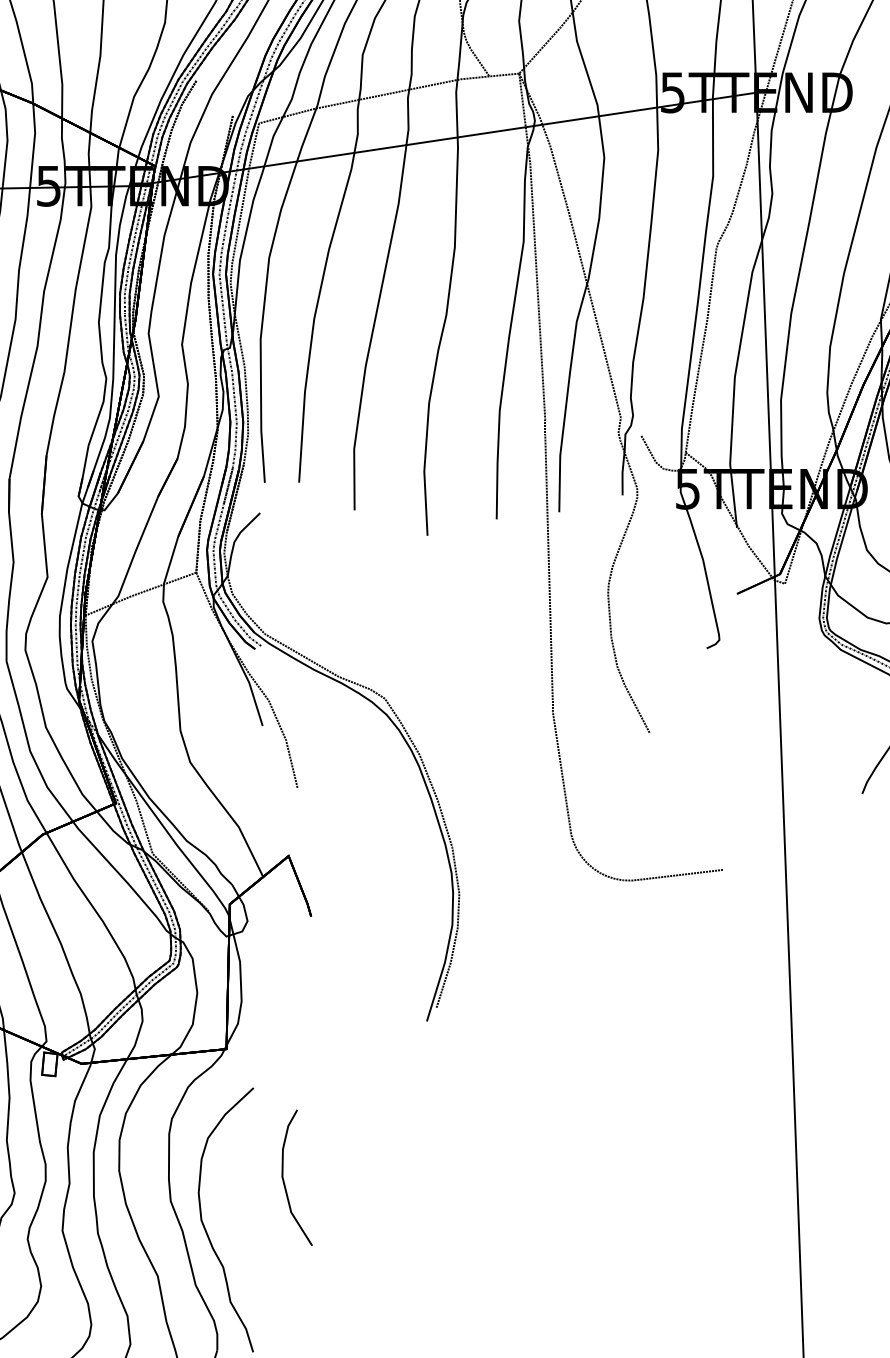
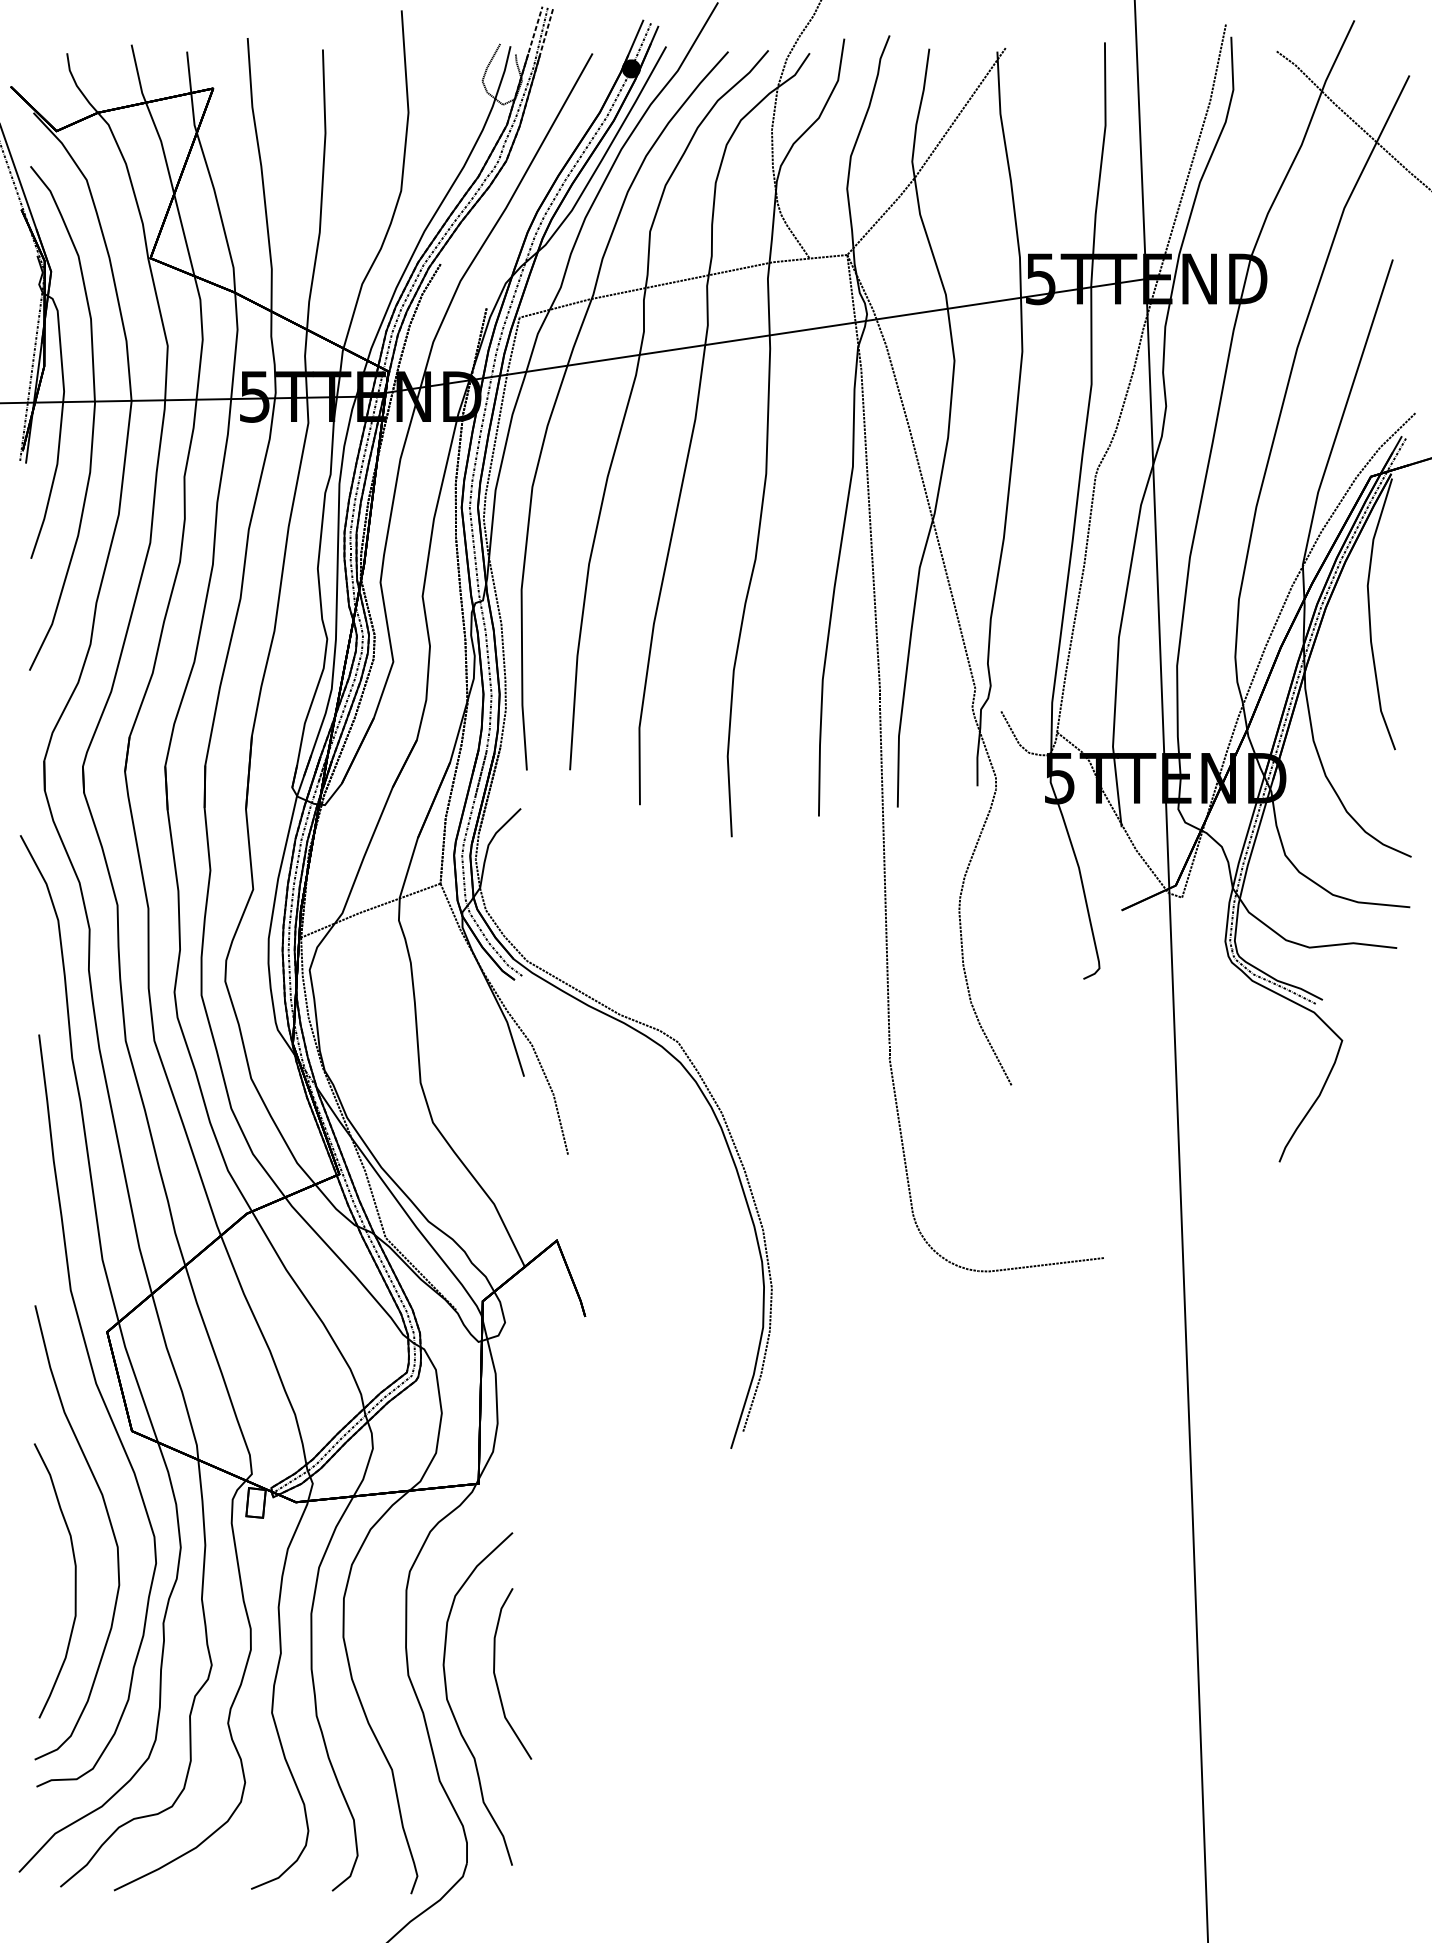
curve: (284, 1180) -> (496, 1677), moved

